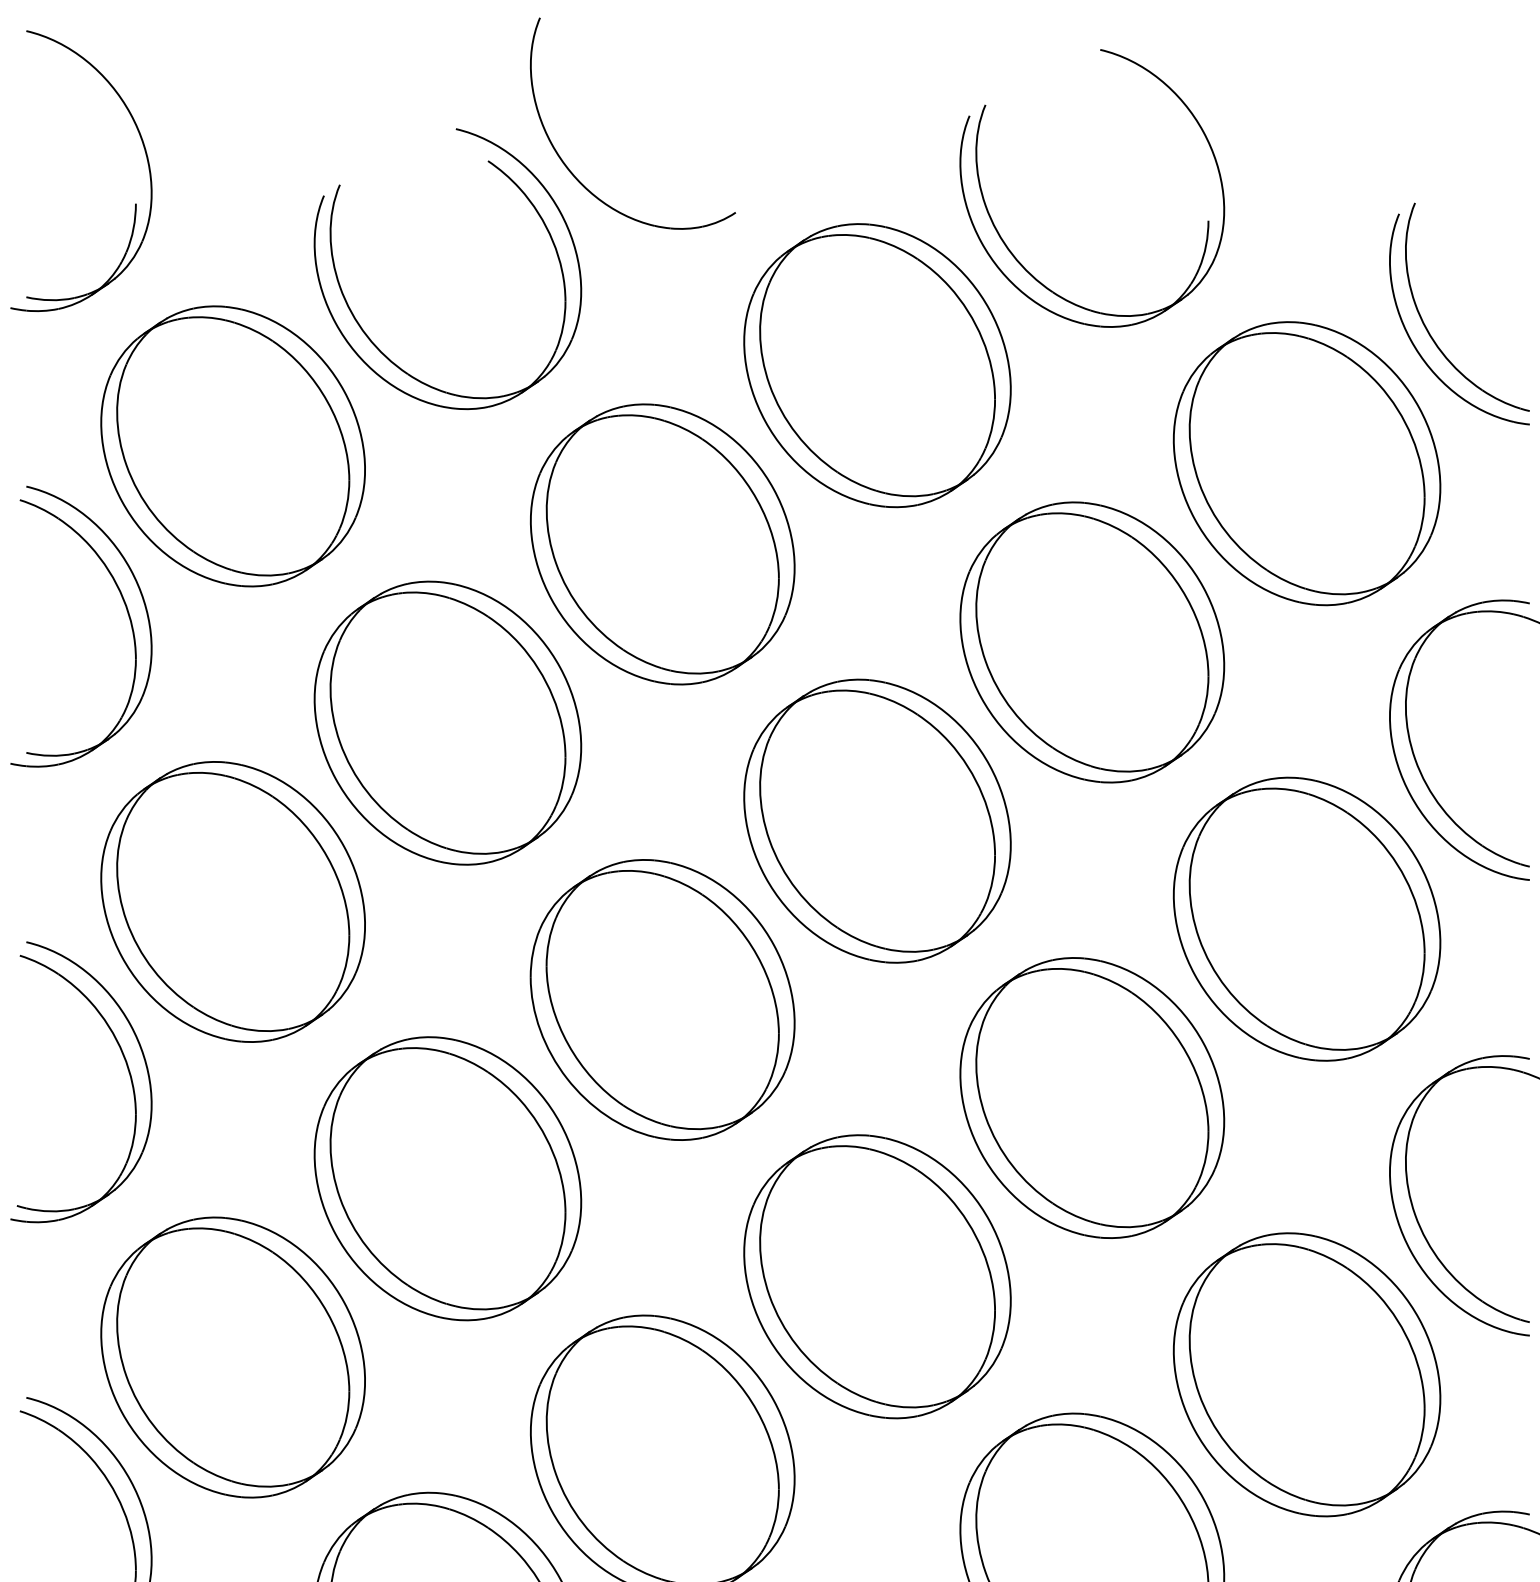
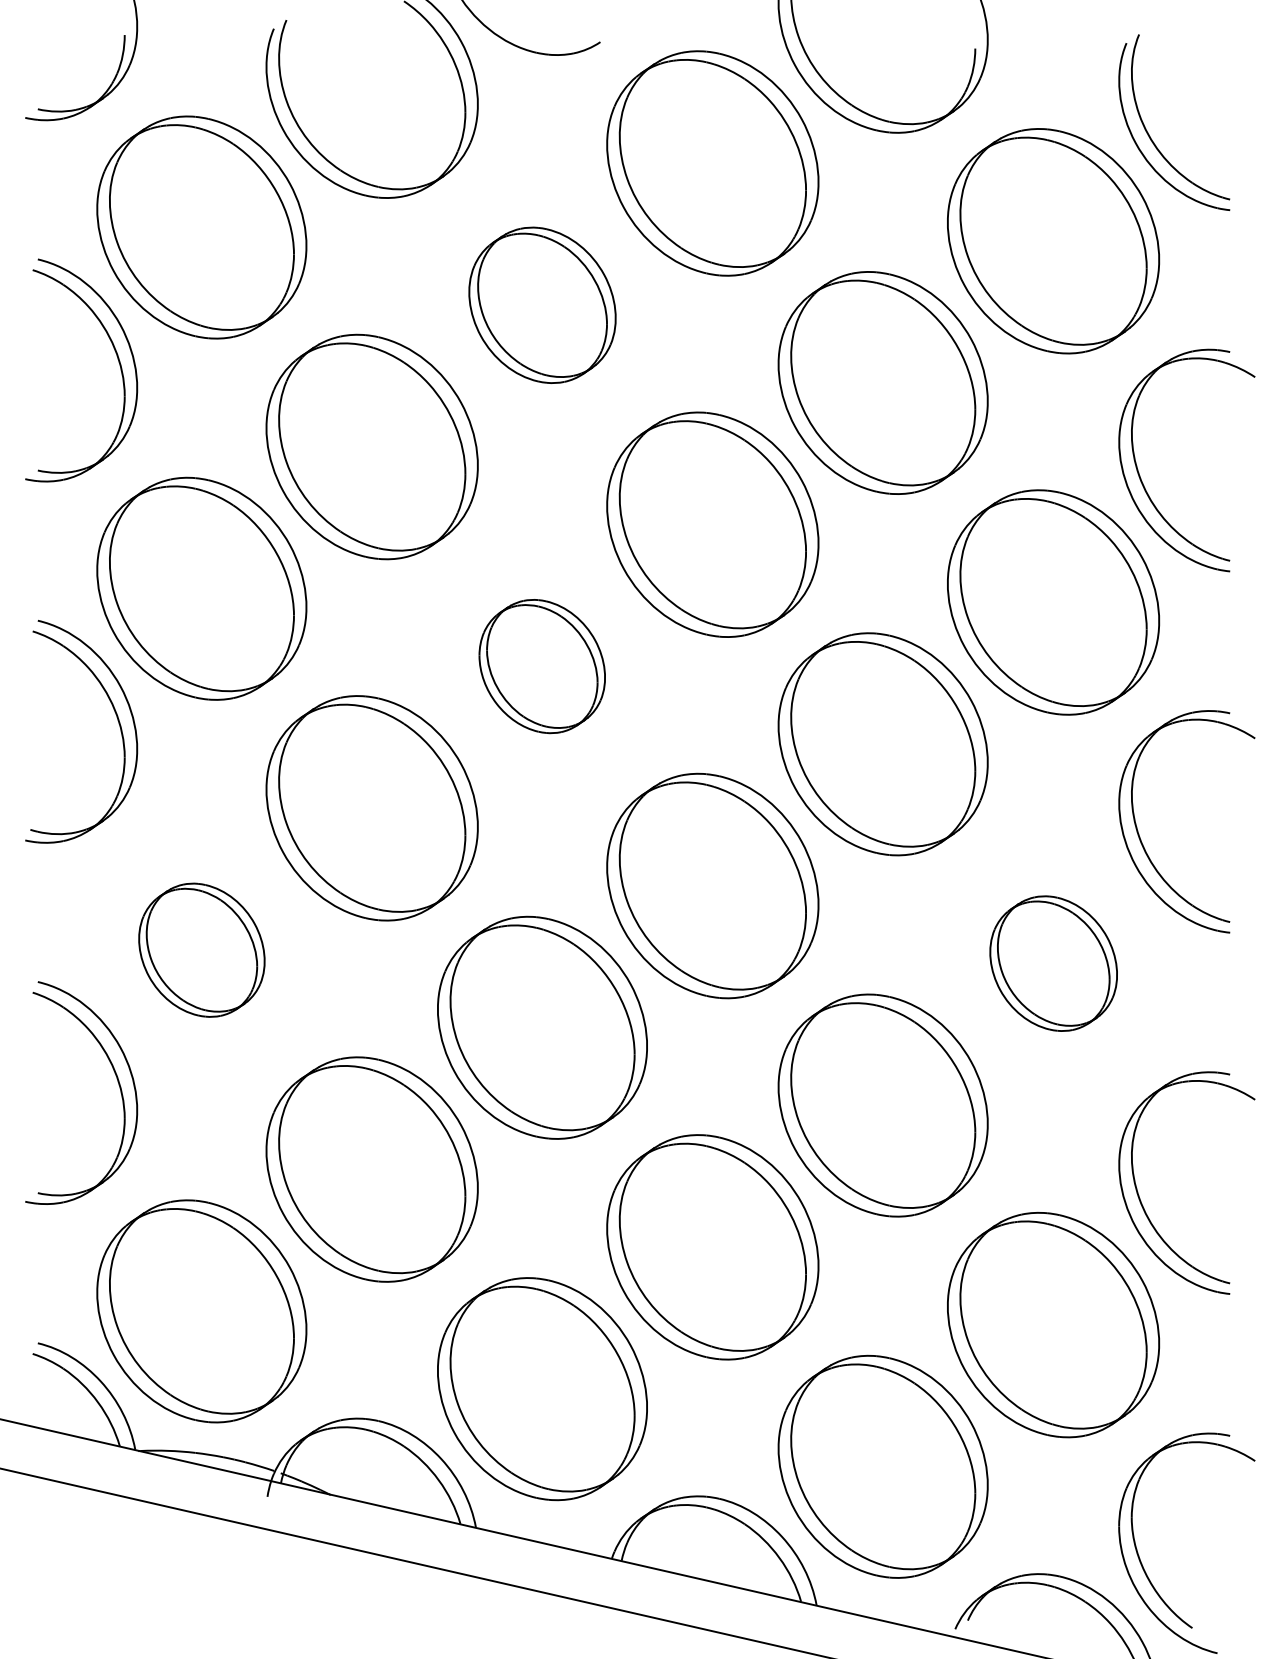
part: (662, 544) -> (542, 305), size x0.7
part: (661, 999) -> (541, 666), size x0.6
part: (232, 1358) -> (201, 950), size x0.6
part: (1307, 1374) -> (1053, 963), size x0.6

